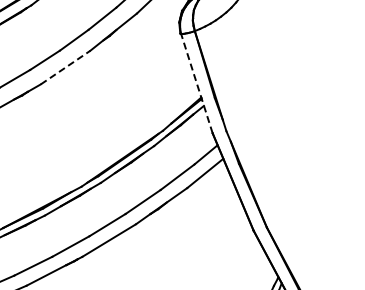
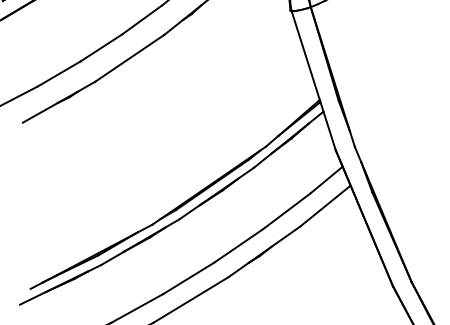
line: (65, 67) -> (129, 58), dashed -> solid
line: (196, 83) -> (313, 80), dashed -> solid

